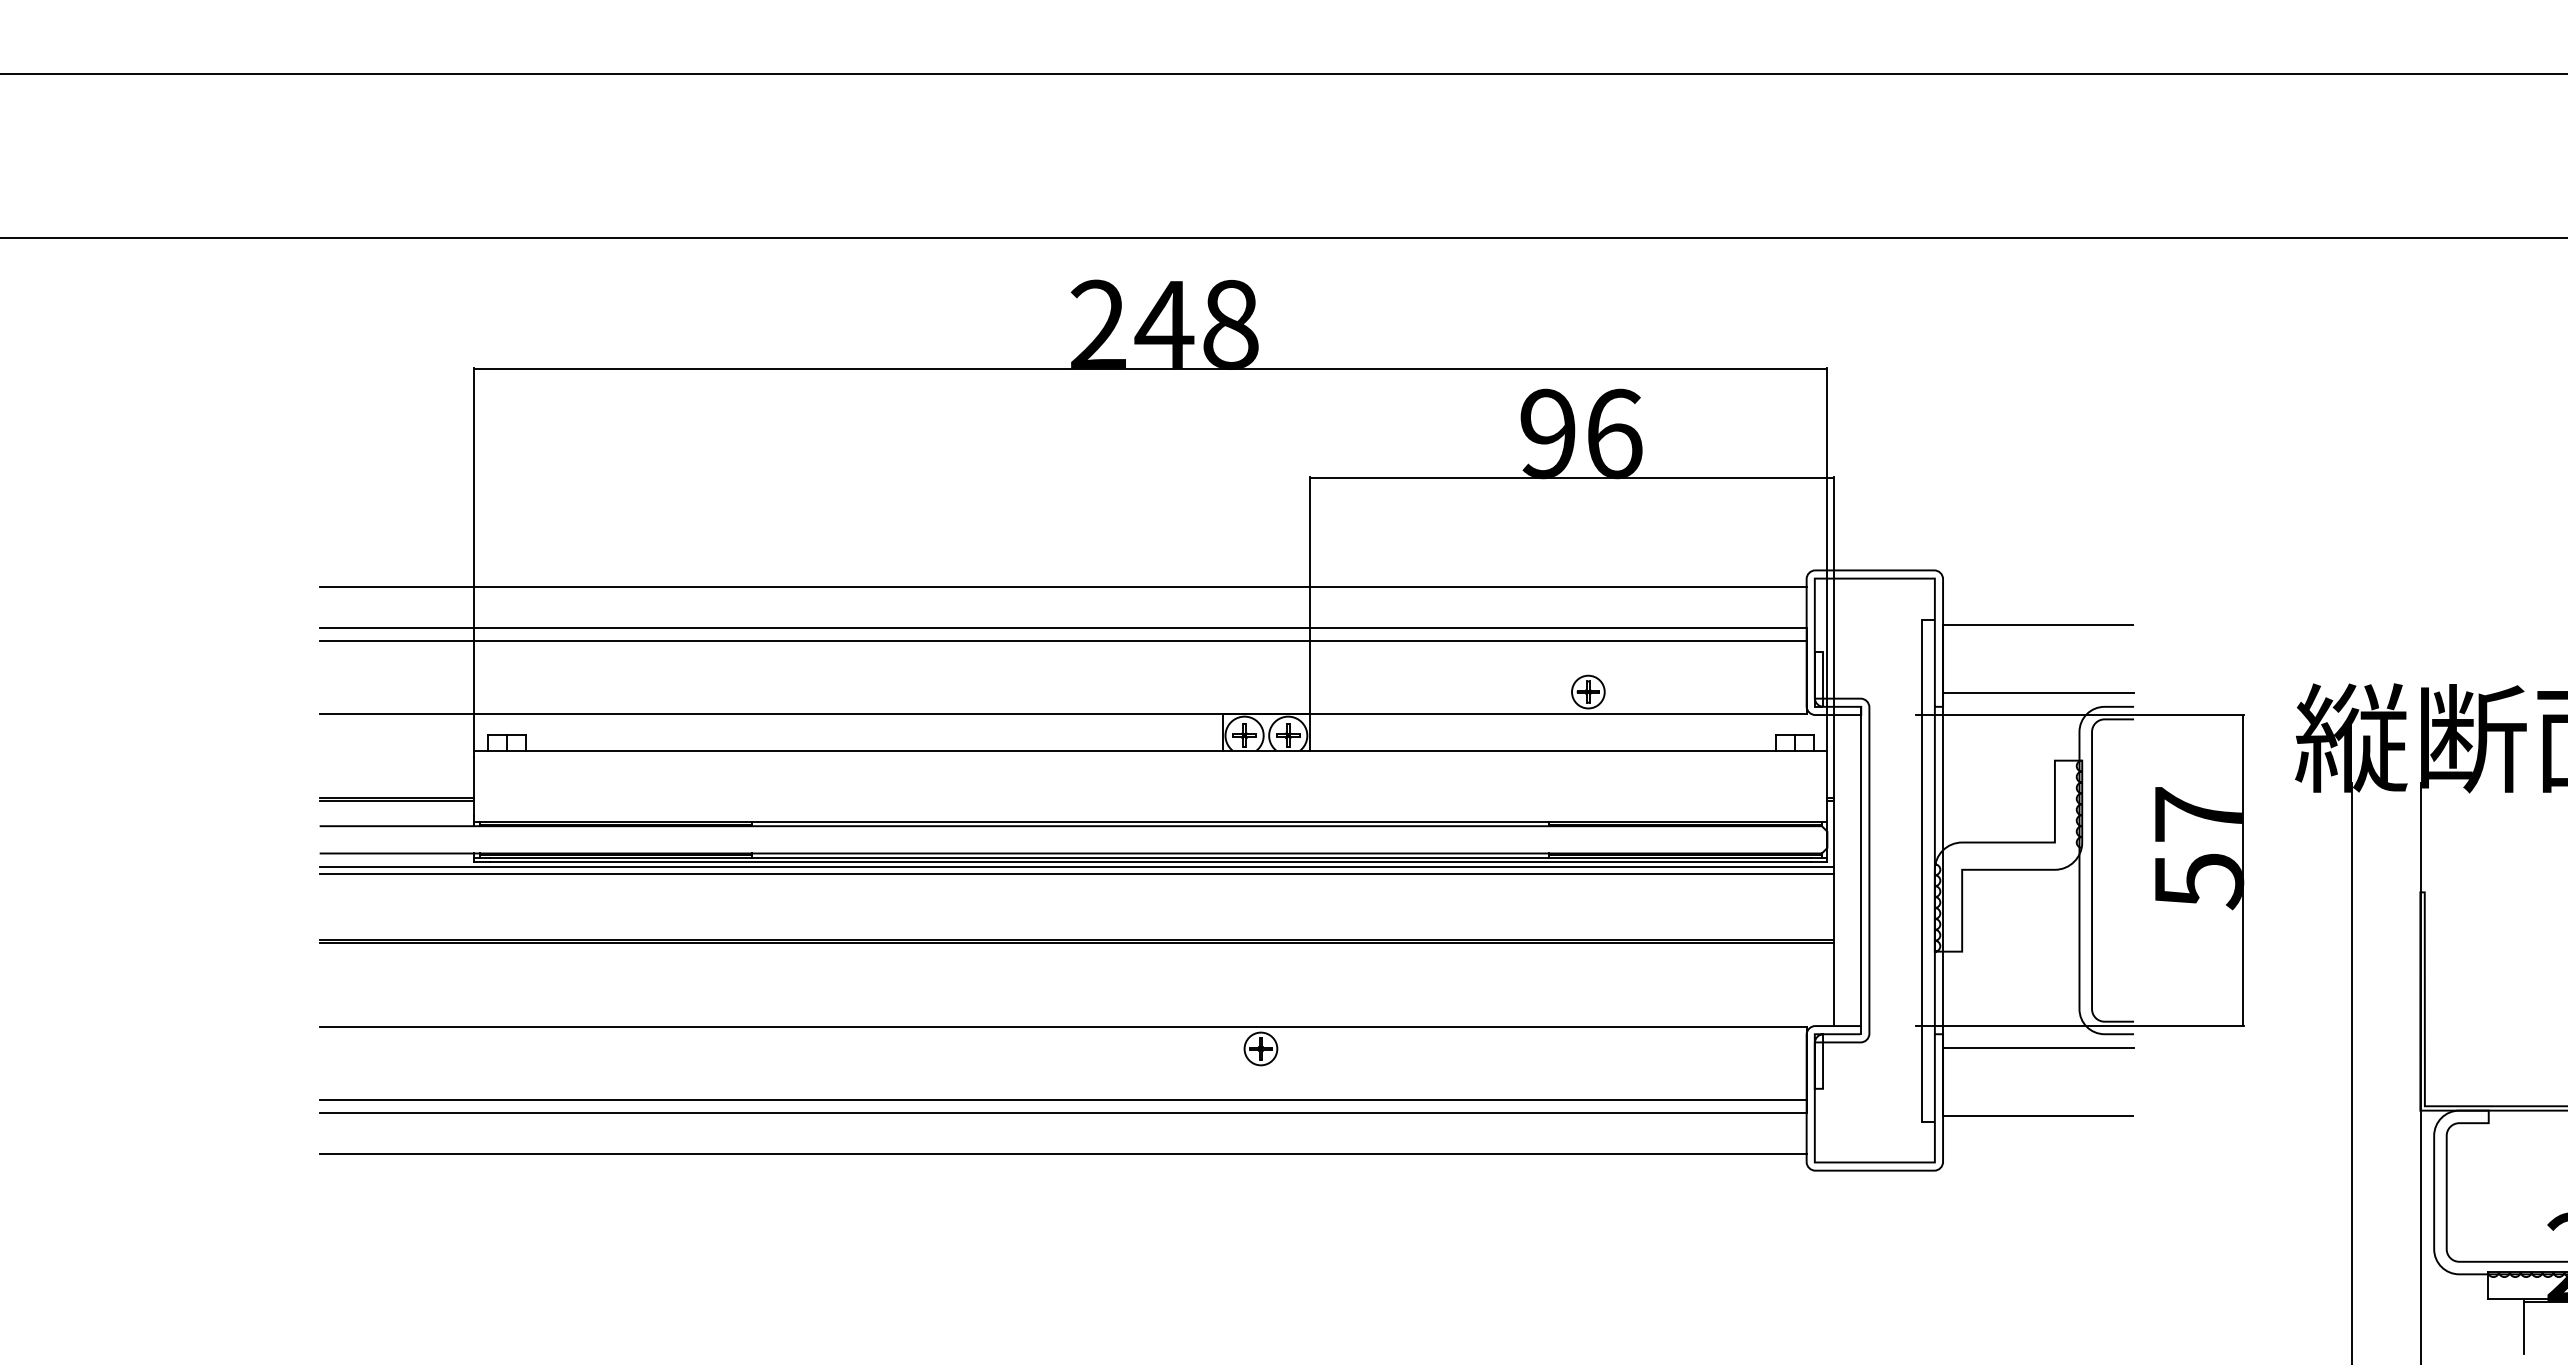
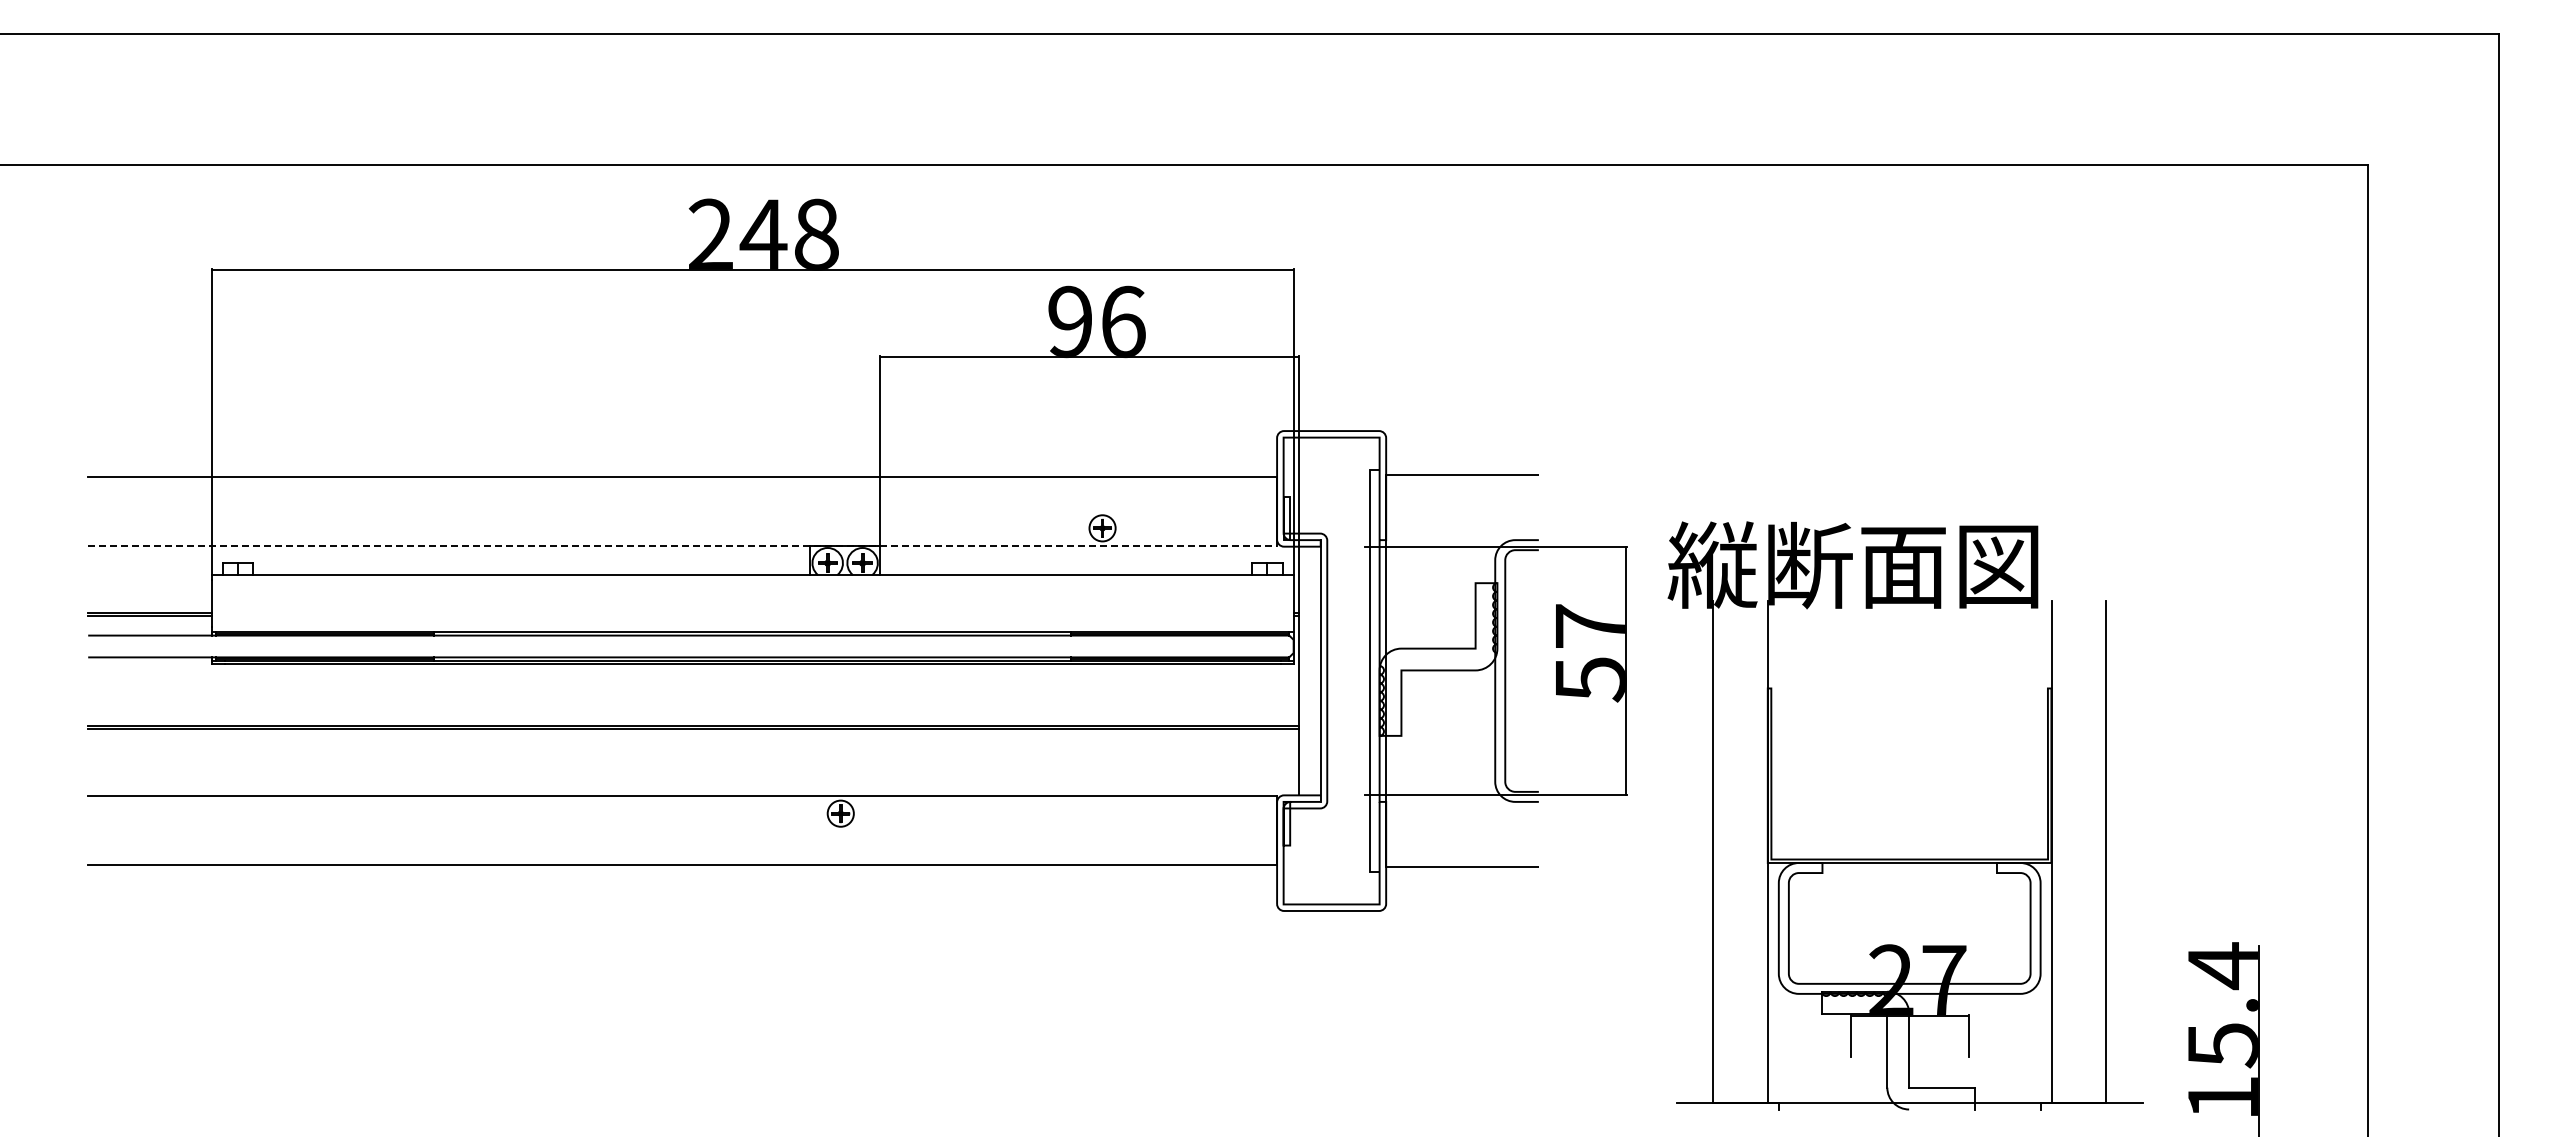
line: (1062, 587) -> (682, 444), removed
line: (1062, 641) -> (682, 487), removed
line: (2038, 693) -> (1462, 529), removed
line: (1064, 713) -> (683, 545), solid -> dashed
line: (1076, 866) -> (693, 667), removed
line: (1076, 874) -> (693, 674), removed
line: (2038, 1047) -> (1462, 812), removed
line: (1062, 1100) -> (682, 854), removed
line: (1062, 1153) -> (682, 897), removed

